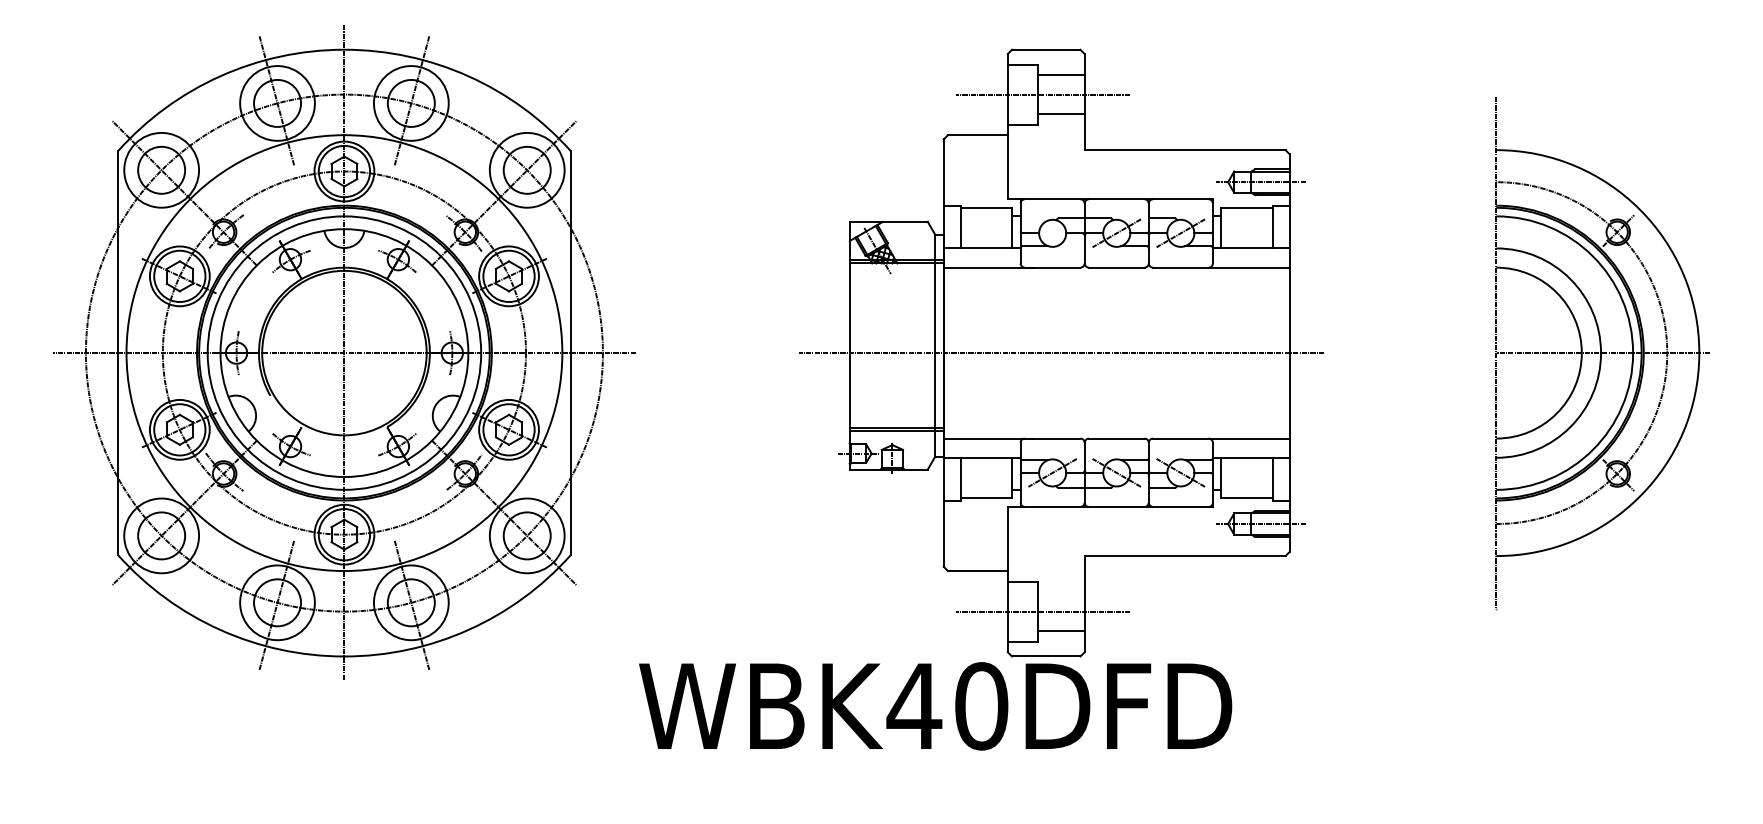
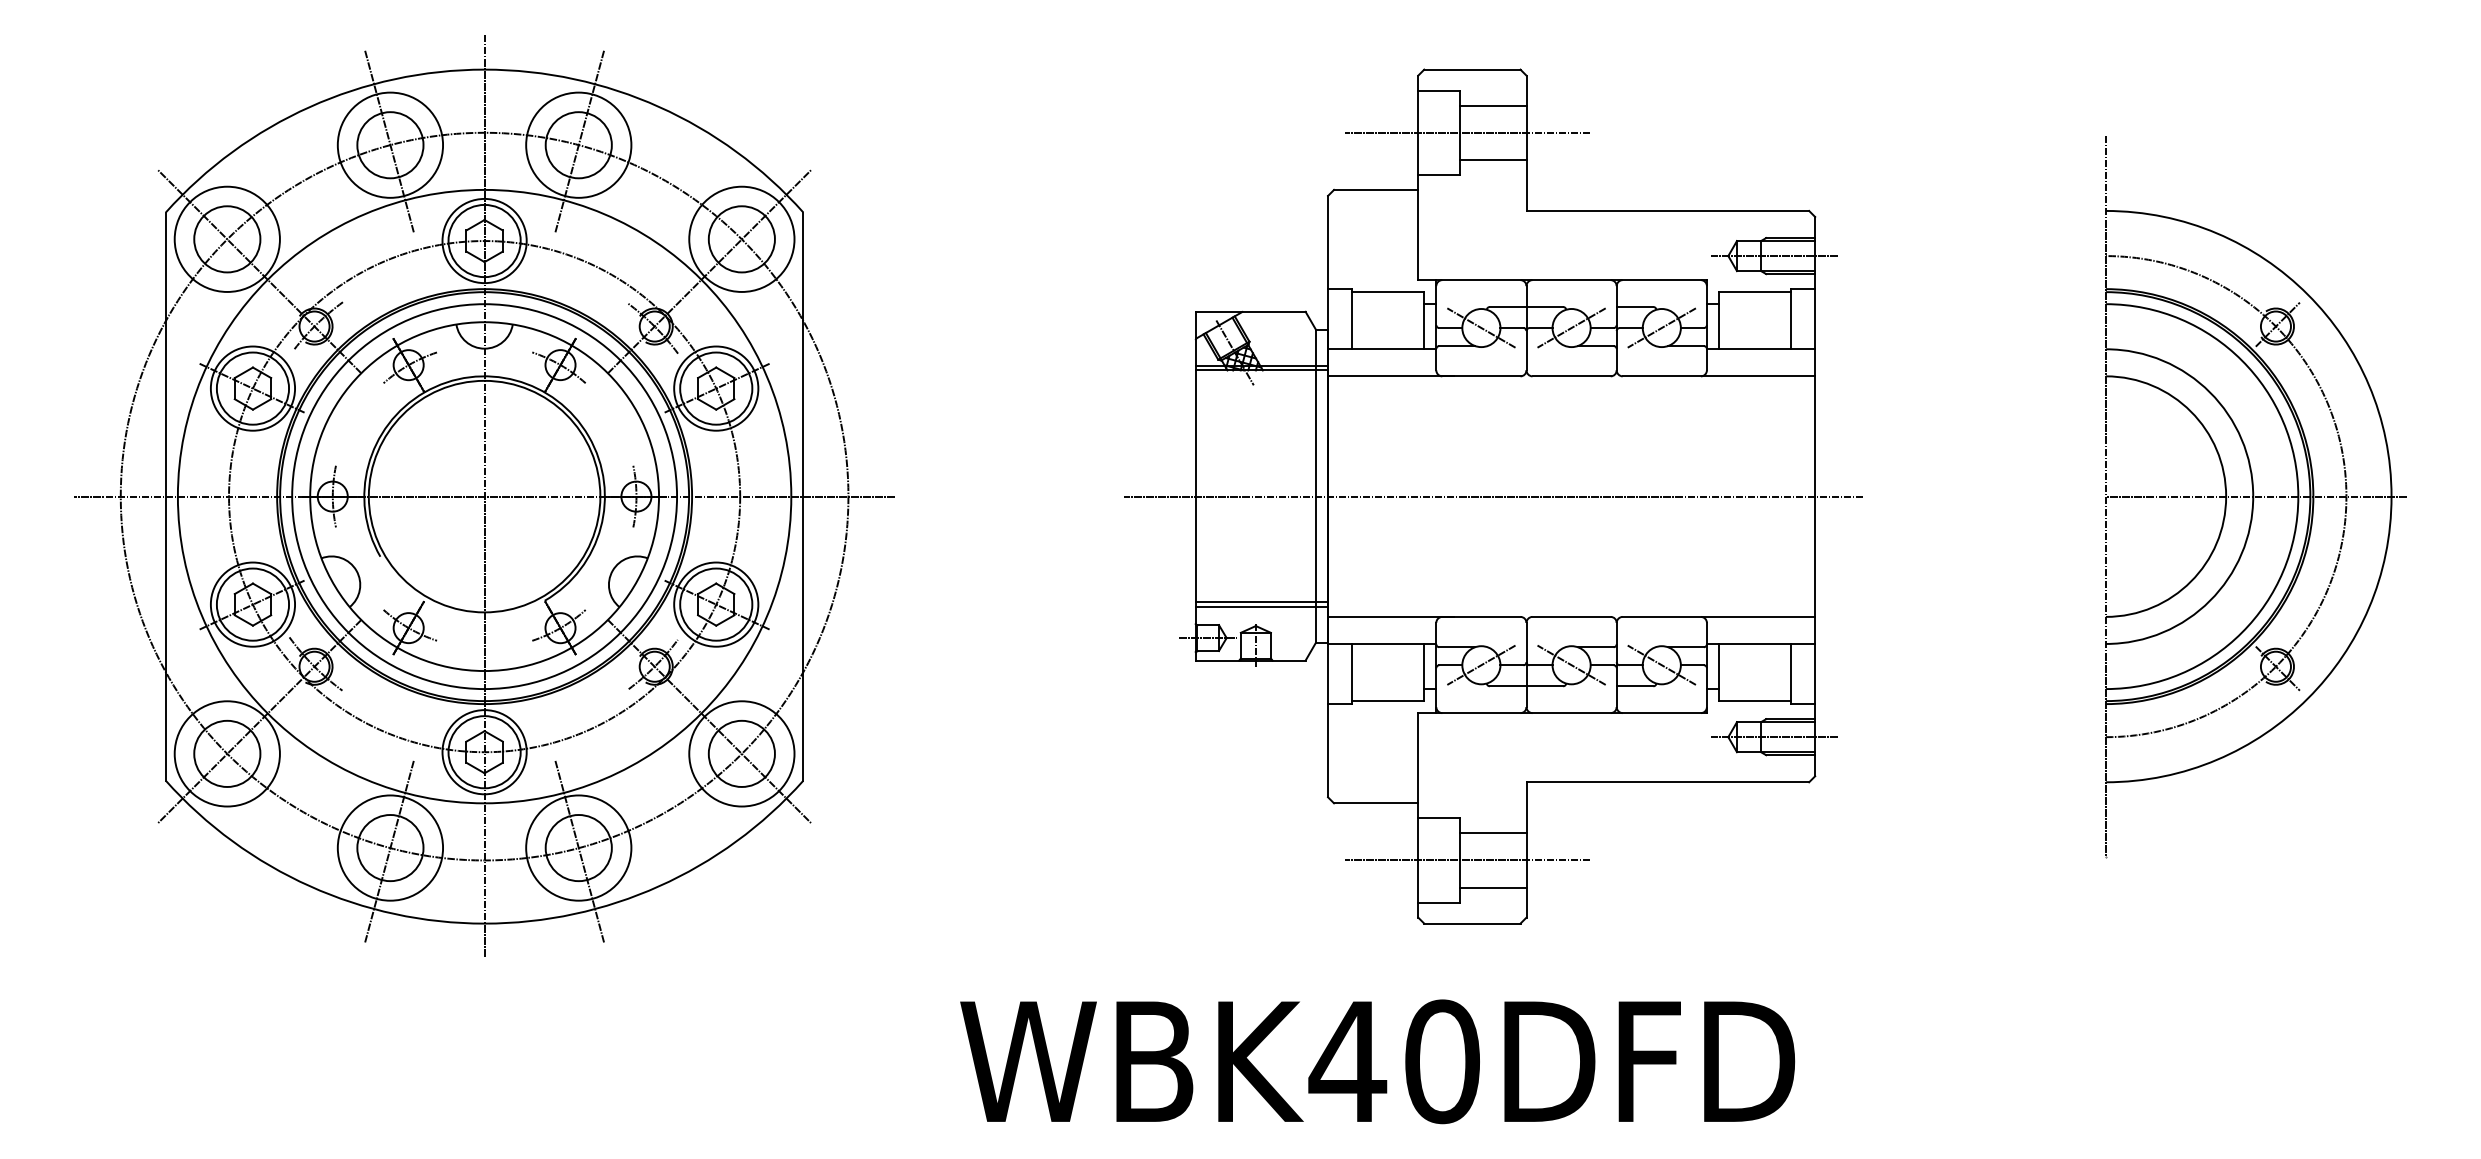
line: (1052, 232) -> (1481, 327), added
line: (1061, 592) -> (1493, 833), added
text: (935, 706) -> (1377, 1061), moved

